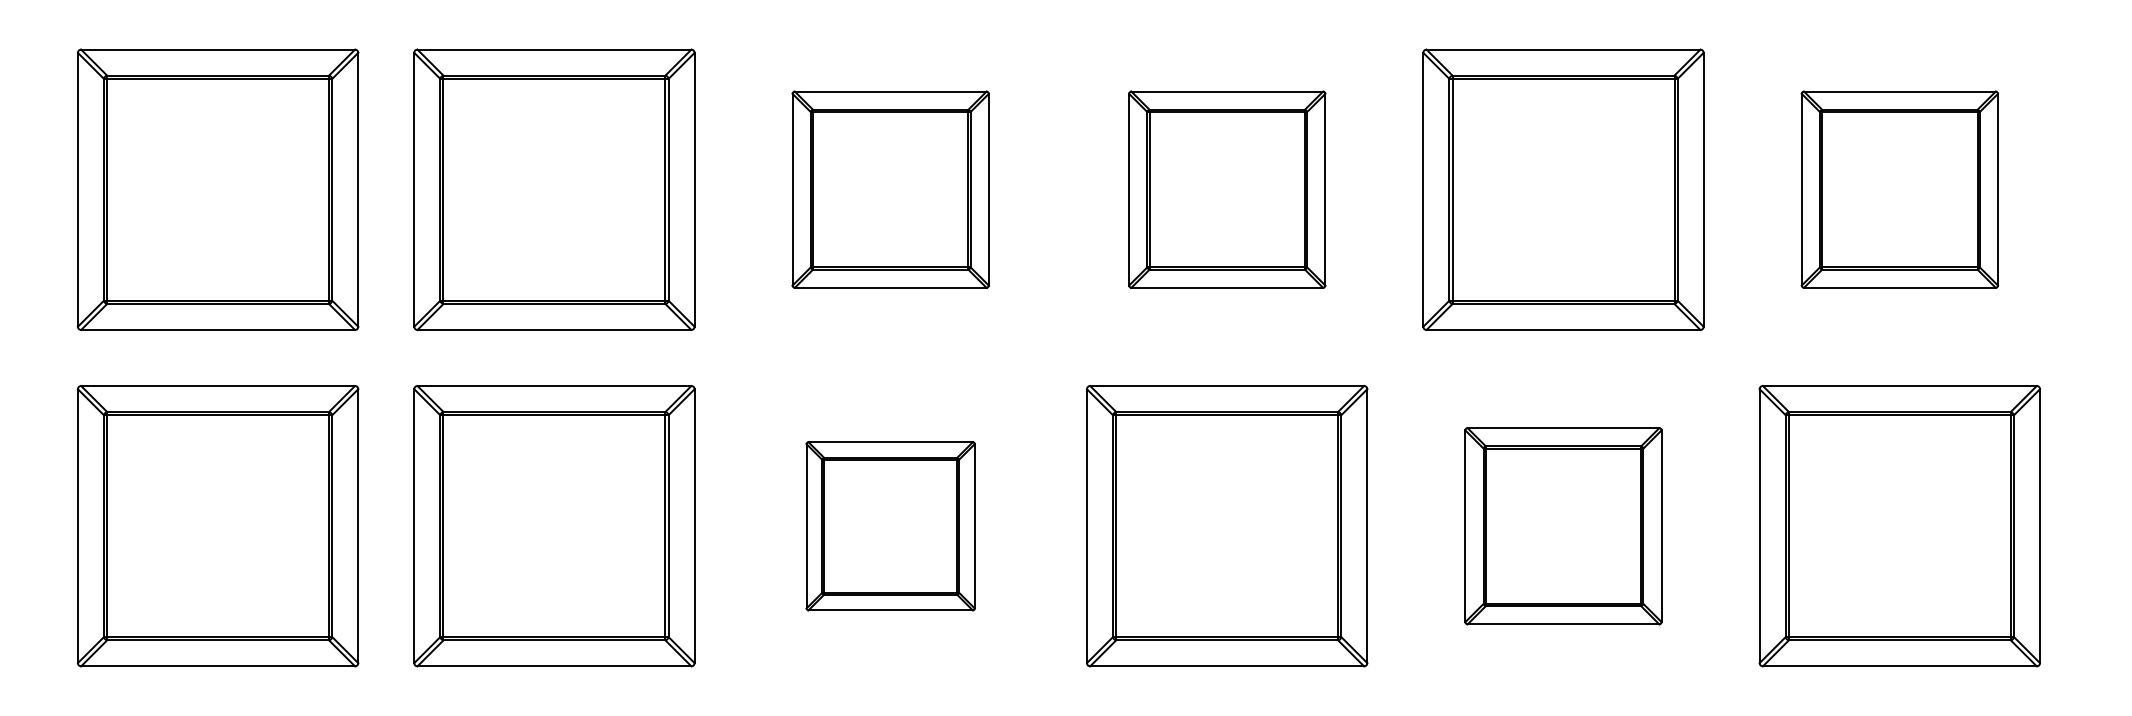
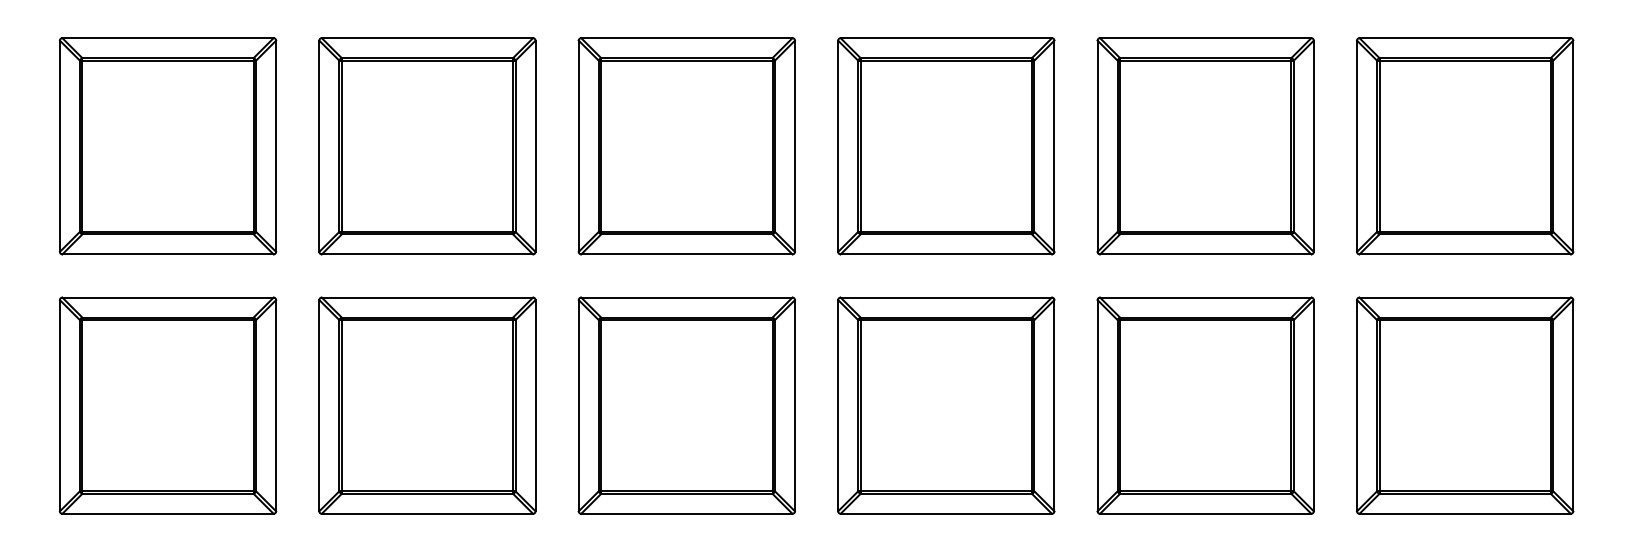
part: (890, 189) -> (686, 146), size x1.43
part: (1227, 189) -> (946, 146), size x1.43
part: (1899, 189) -> (1464, 146), size x1.43
part: (890, 526) -> (686, 405), size x1.67
part: (1563, 526) -> (1205, 405), size x1.43

